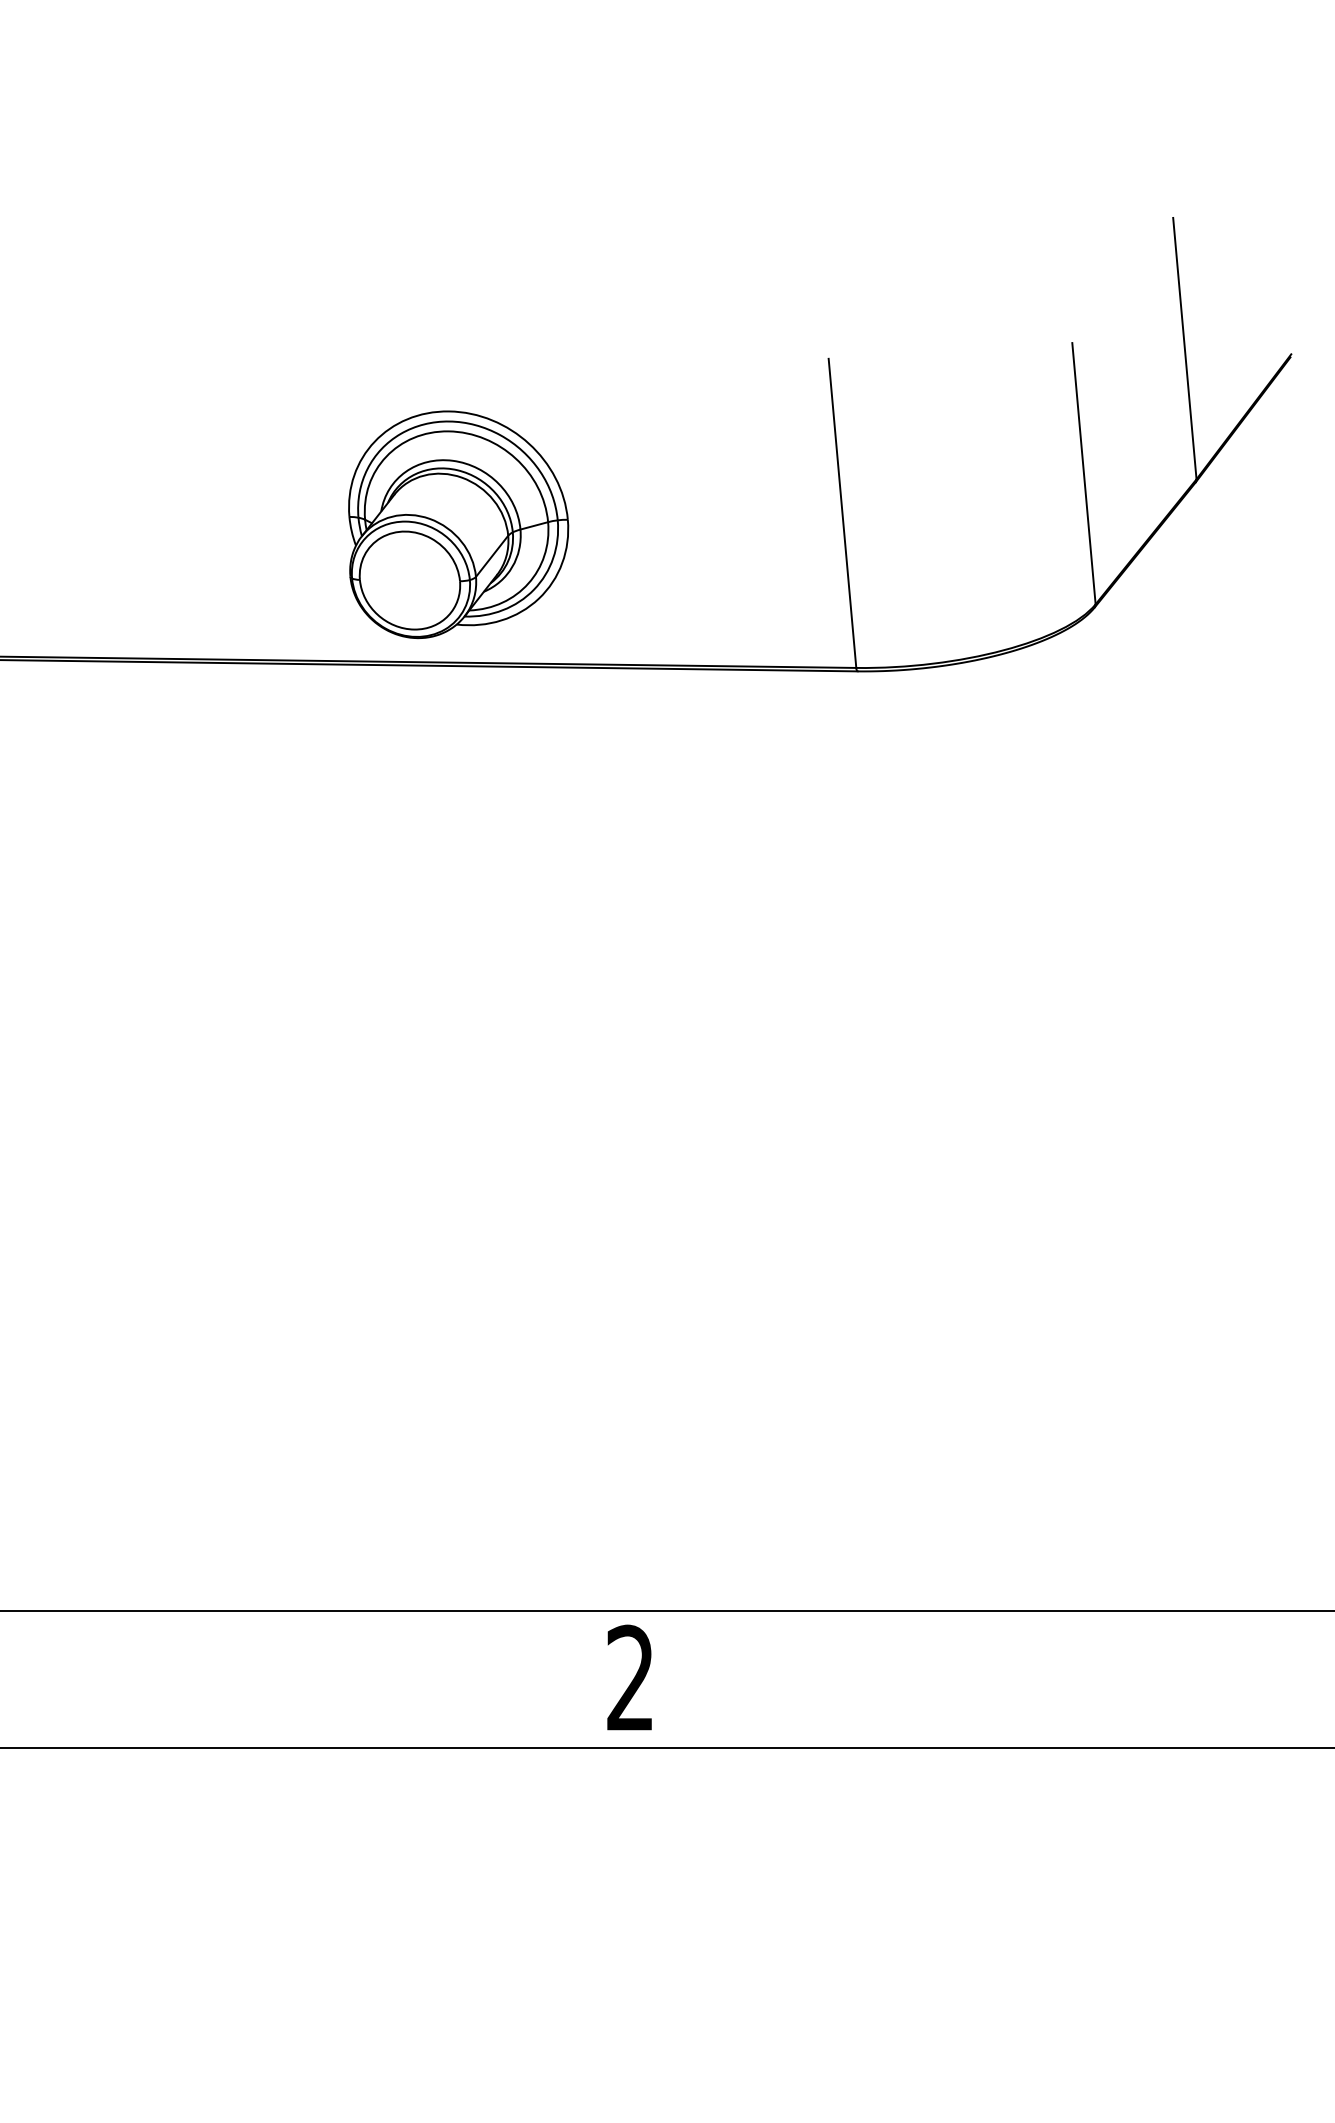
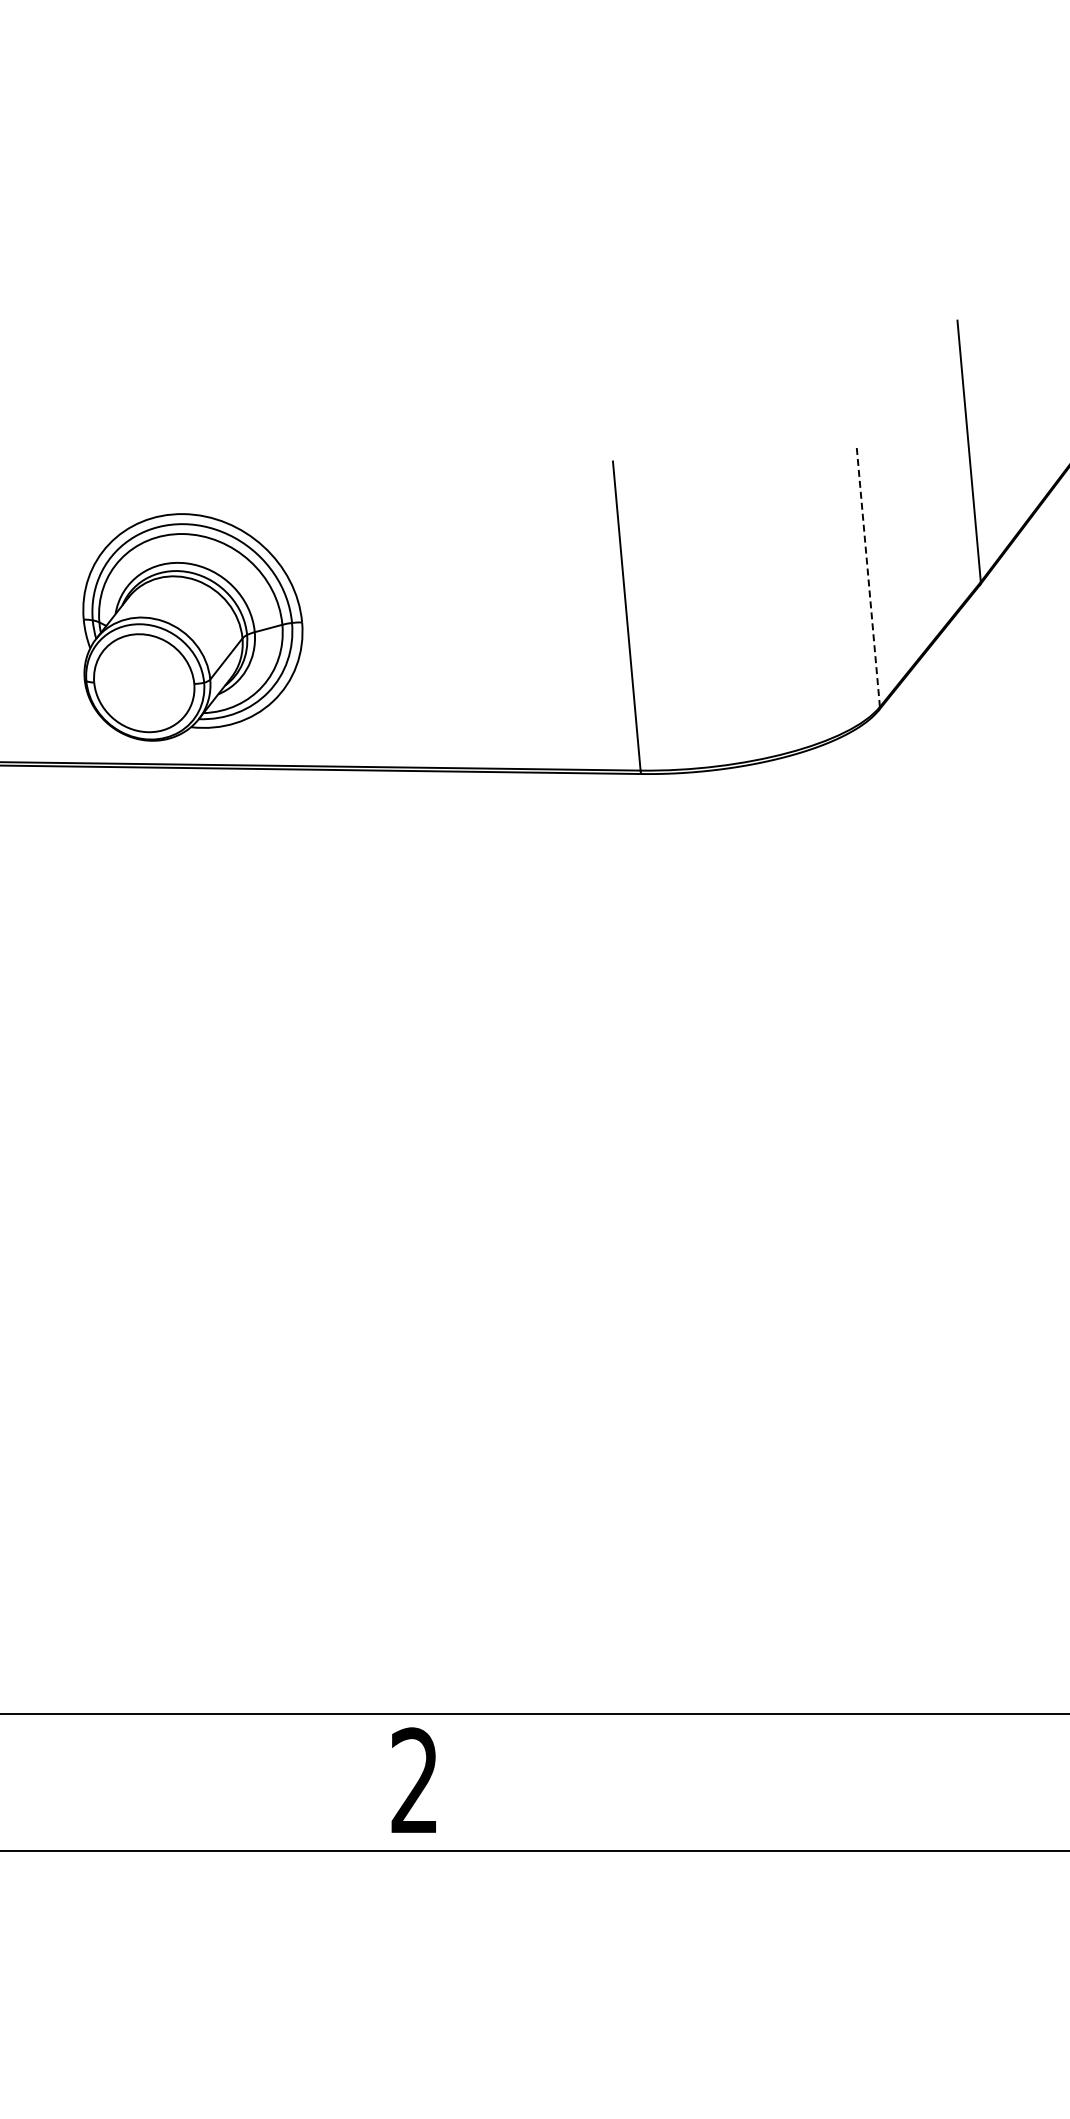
line: (1083, 473) -> (867, 576), solid -> dashed
part: (458, 524) -> (192, 627), moved

